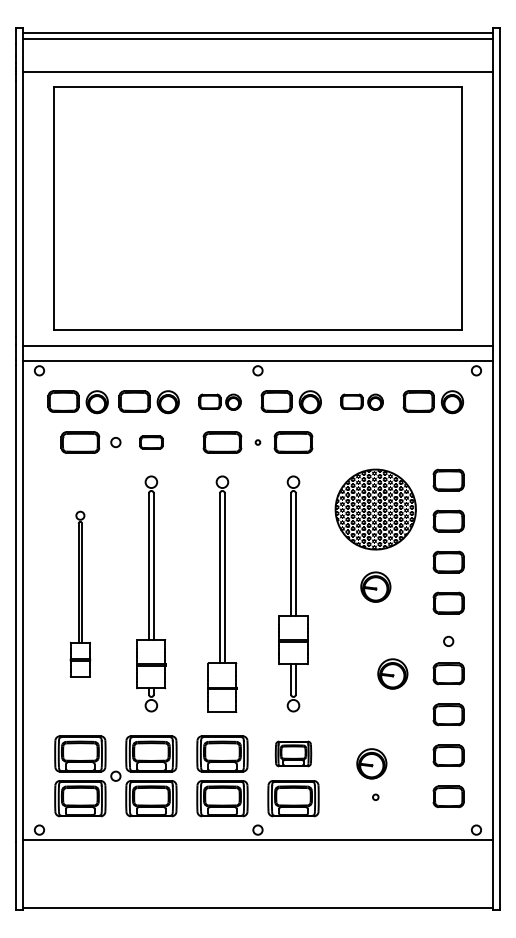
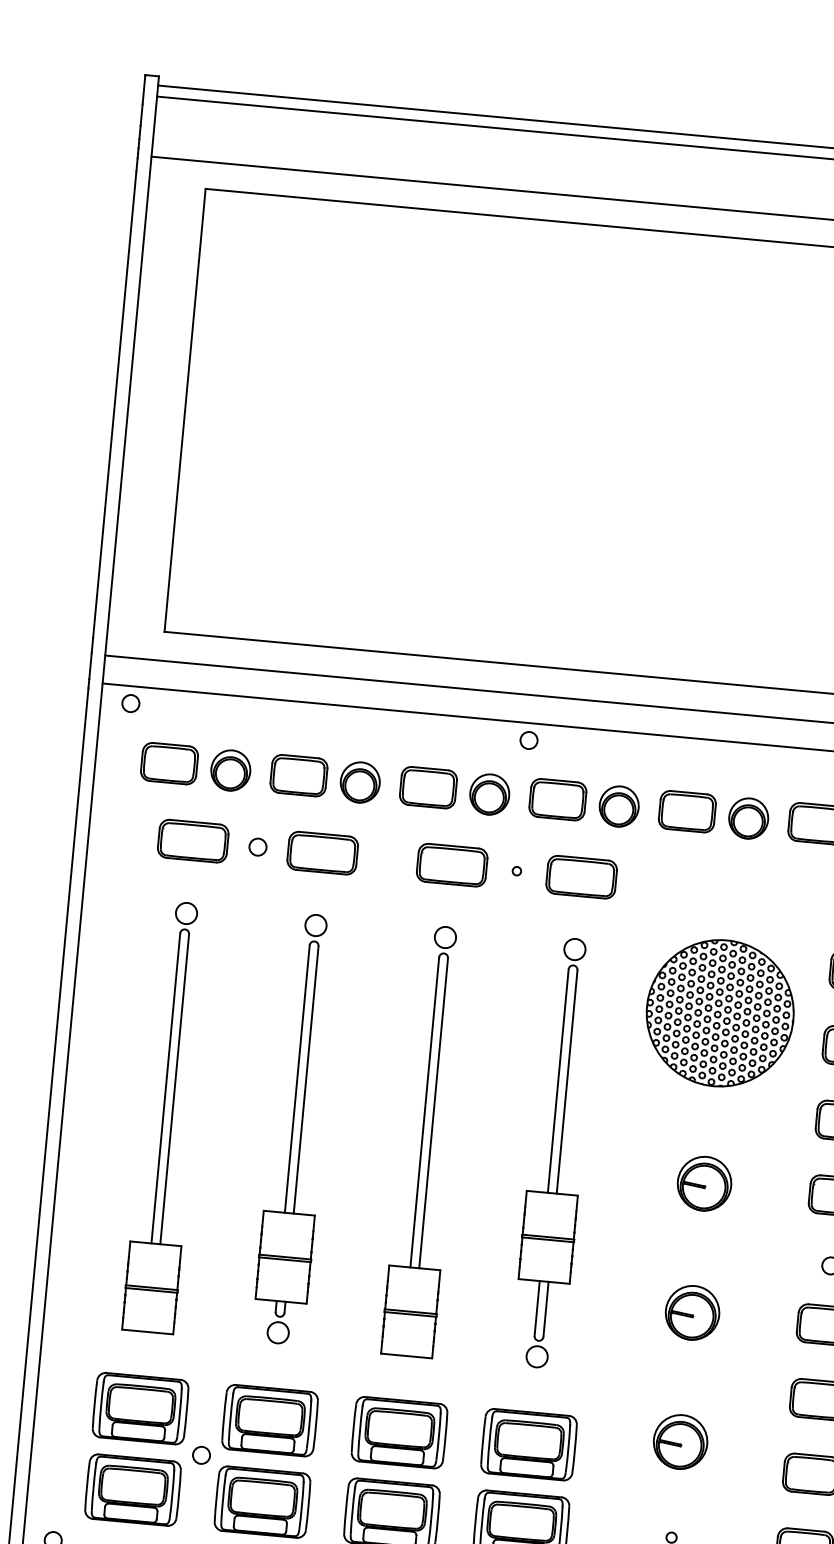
part: (219, 402) -> (453, 791), size x1.43
part: (361, 402) -> (712, 815), size x1.43
part: (151, 442) -> (322, 853), size x1.67
part: (375, 586) -> (704, 1182), moved
part: (80, 593) -> (167, 1116), size x1.43
part: (392, 673) -> (692, 1311), moved
part: (293, 753) -> (529, 1443), size x1.43
part: (371, 763) -> (680, 1441), moved

